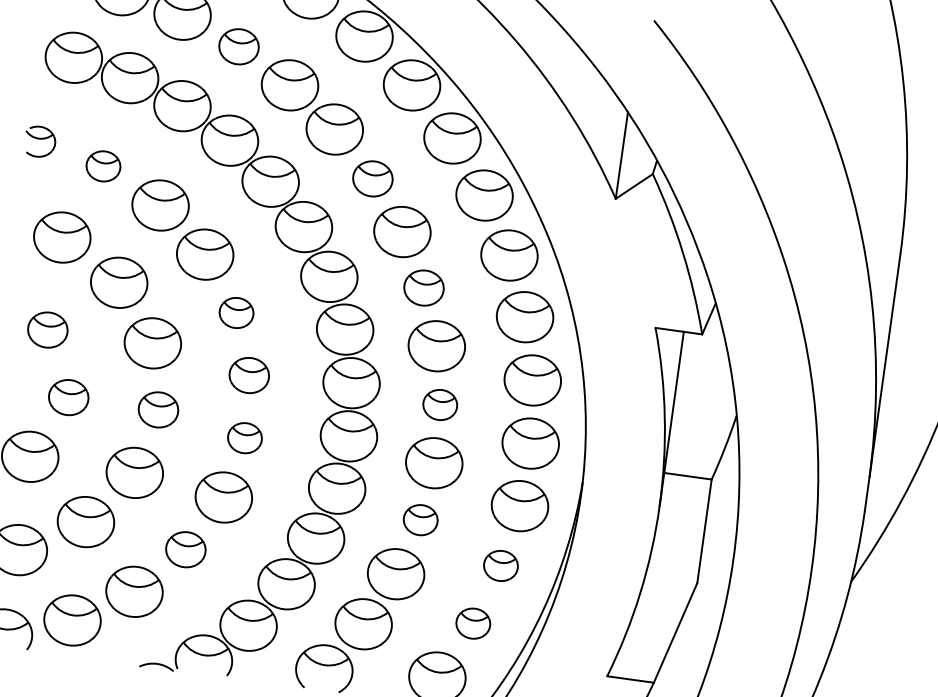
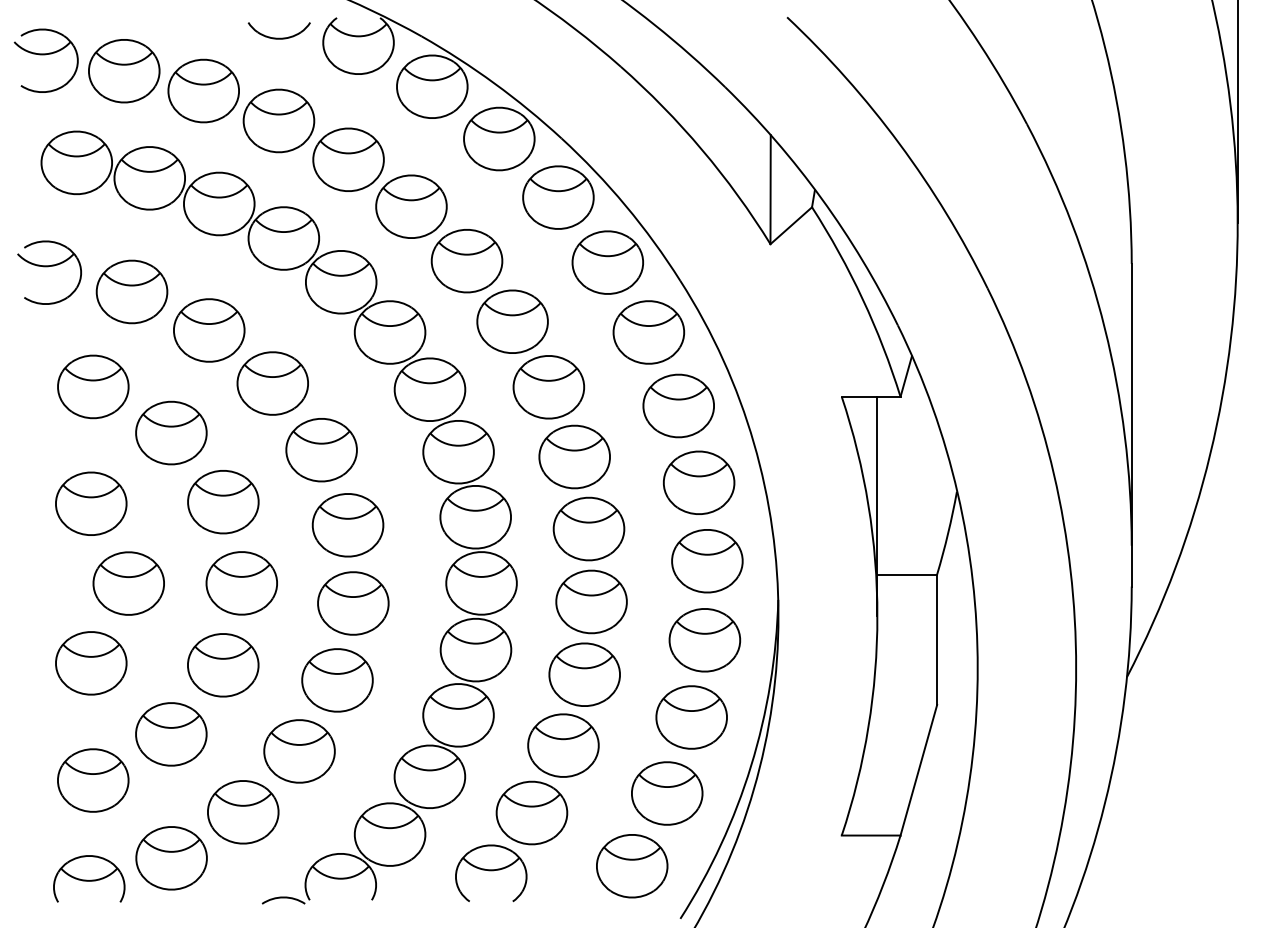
part: (238, 46) -> (278, 120), size x1.43
part: (40, 141) -> (49, 272), size x1.67
part: (103, 165) -> (131, 291), size x1.67
part: (372, 179) -> (466, 261), size x1.43
part: (423, 288) -> (548, 387), size x1.43
part: (236, 313) -> (321, 450), size x1.67
part: (48, 329) -> (91, 503), size x1.43
part: (248, 375) -> (347, 525), size x1.43
part: (68, 397) -> (128, 583), size x1.43
part: (439, 404) -> (588, 528), size x1.67
part: (158, 409) -> (241, 583), size x1.43
part: (245, 438) -> (353, 603), size x1.67
part: (420, 520) -> (584, 674), size x1.67
part: (185, 549) -> (299, 751), size x1.43
part: (500, 565) -> (691, 717), size x1.67
part: (473, 623) -> (667, 793), size x1.67

